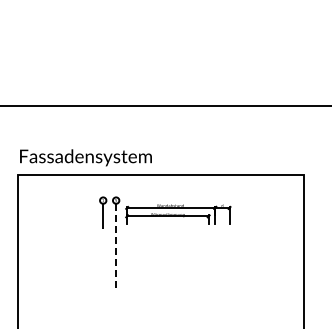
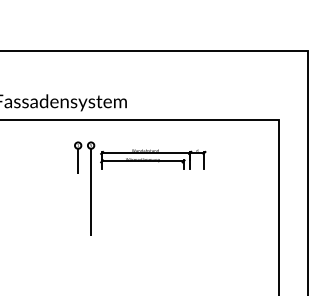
line: (116, 247) -> (91, 192), dashed -> solid

